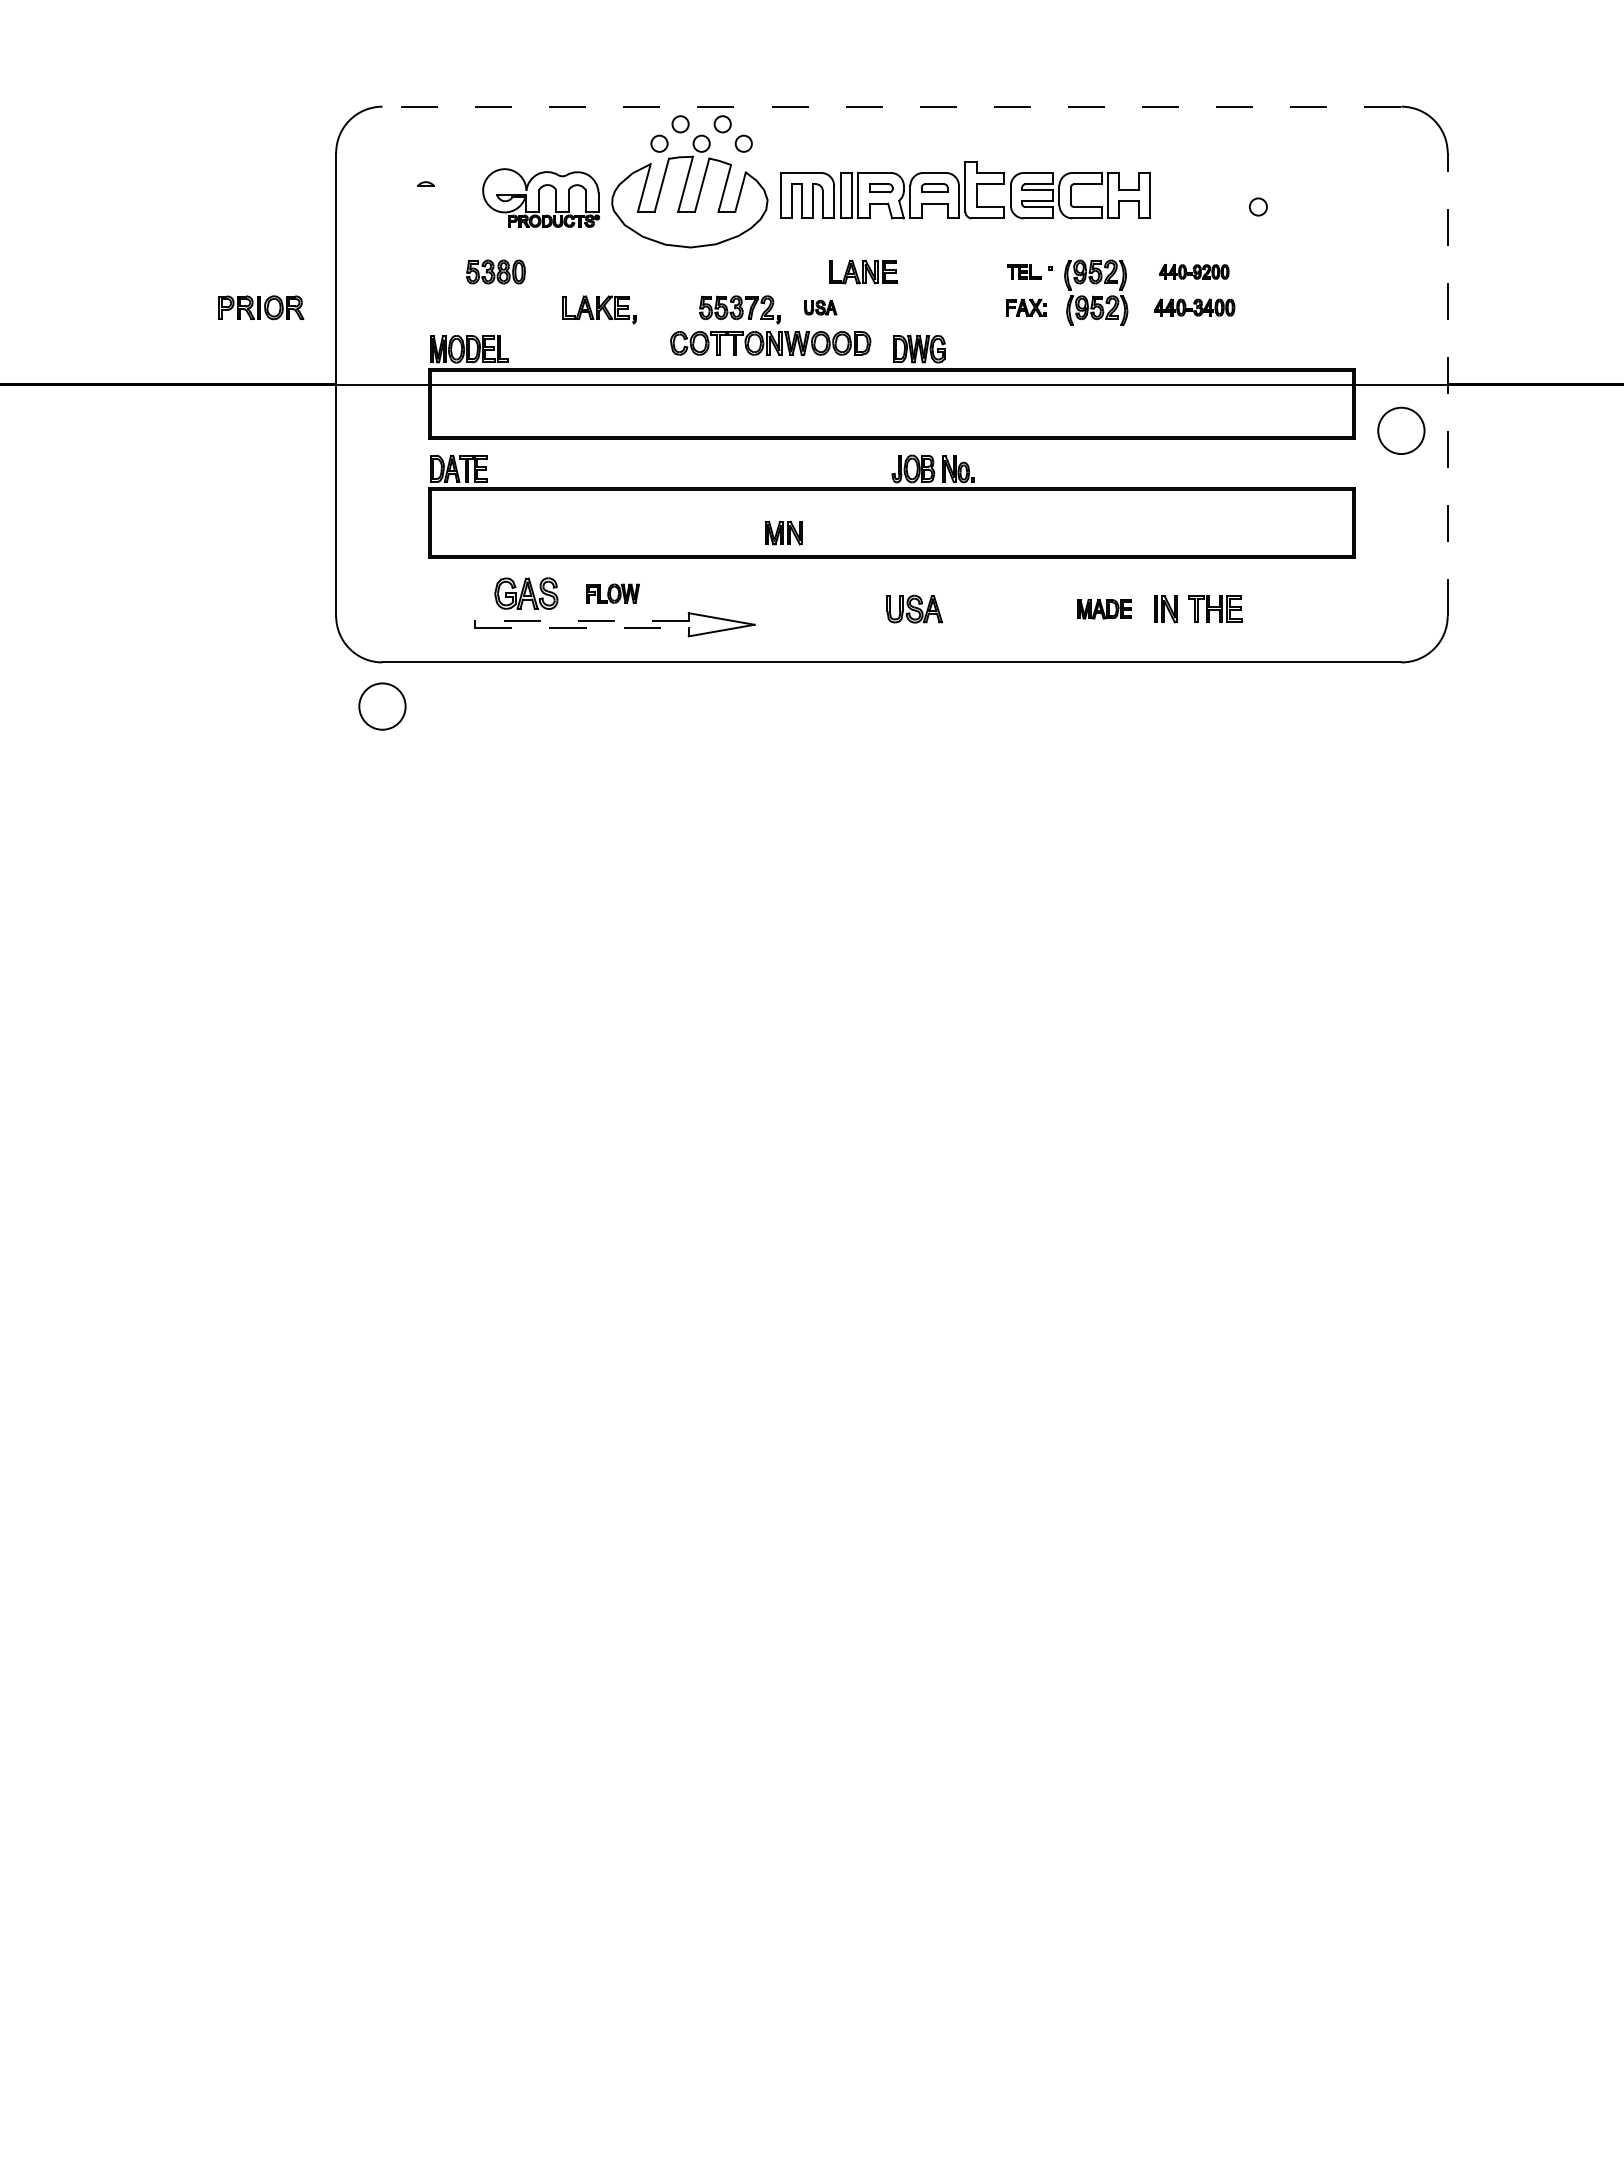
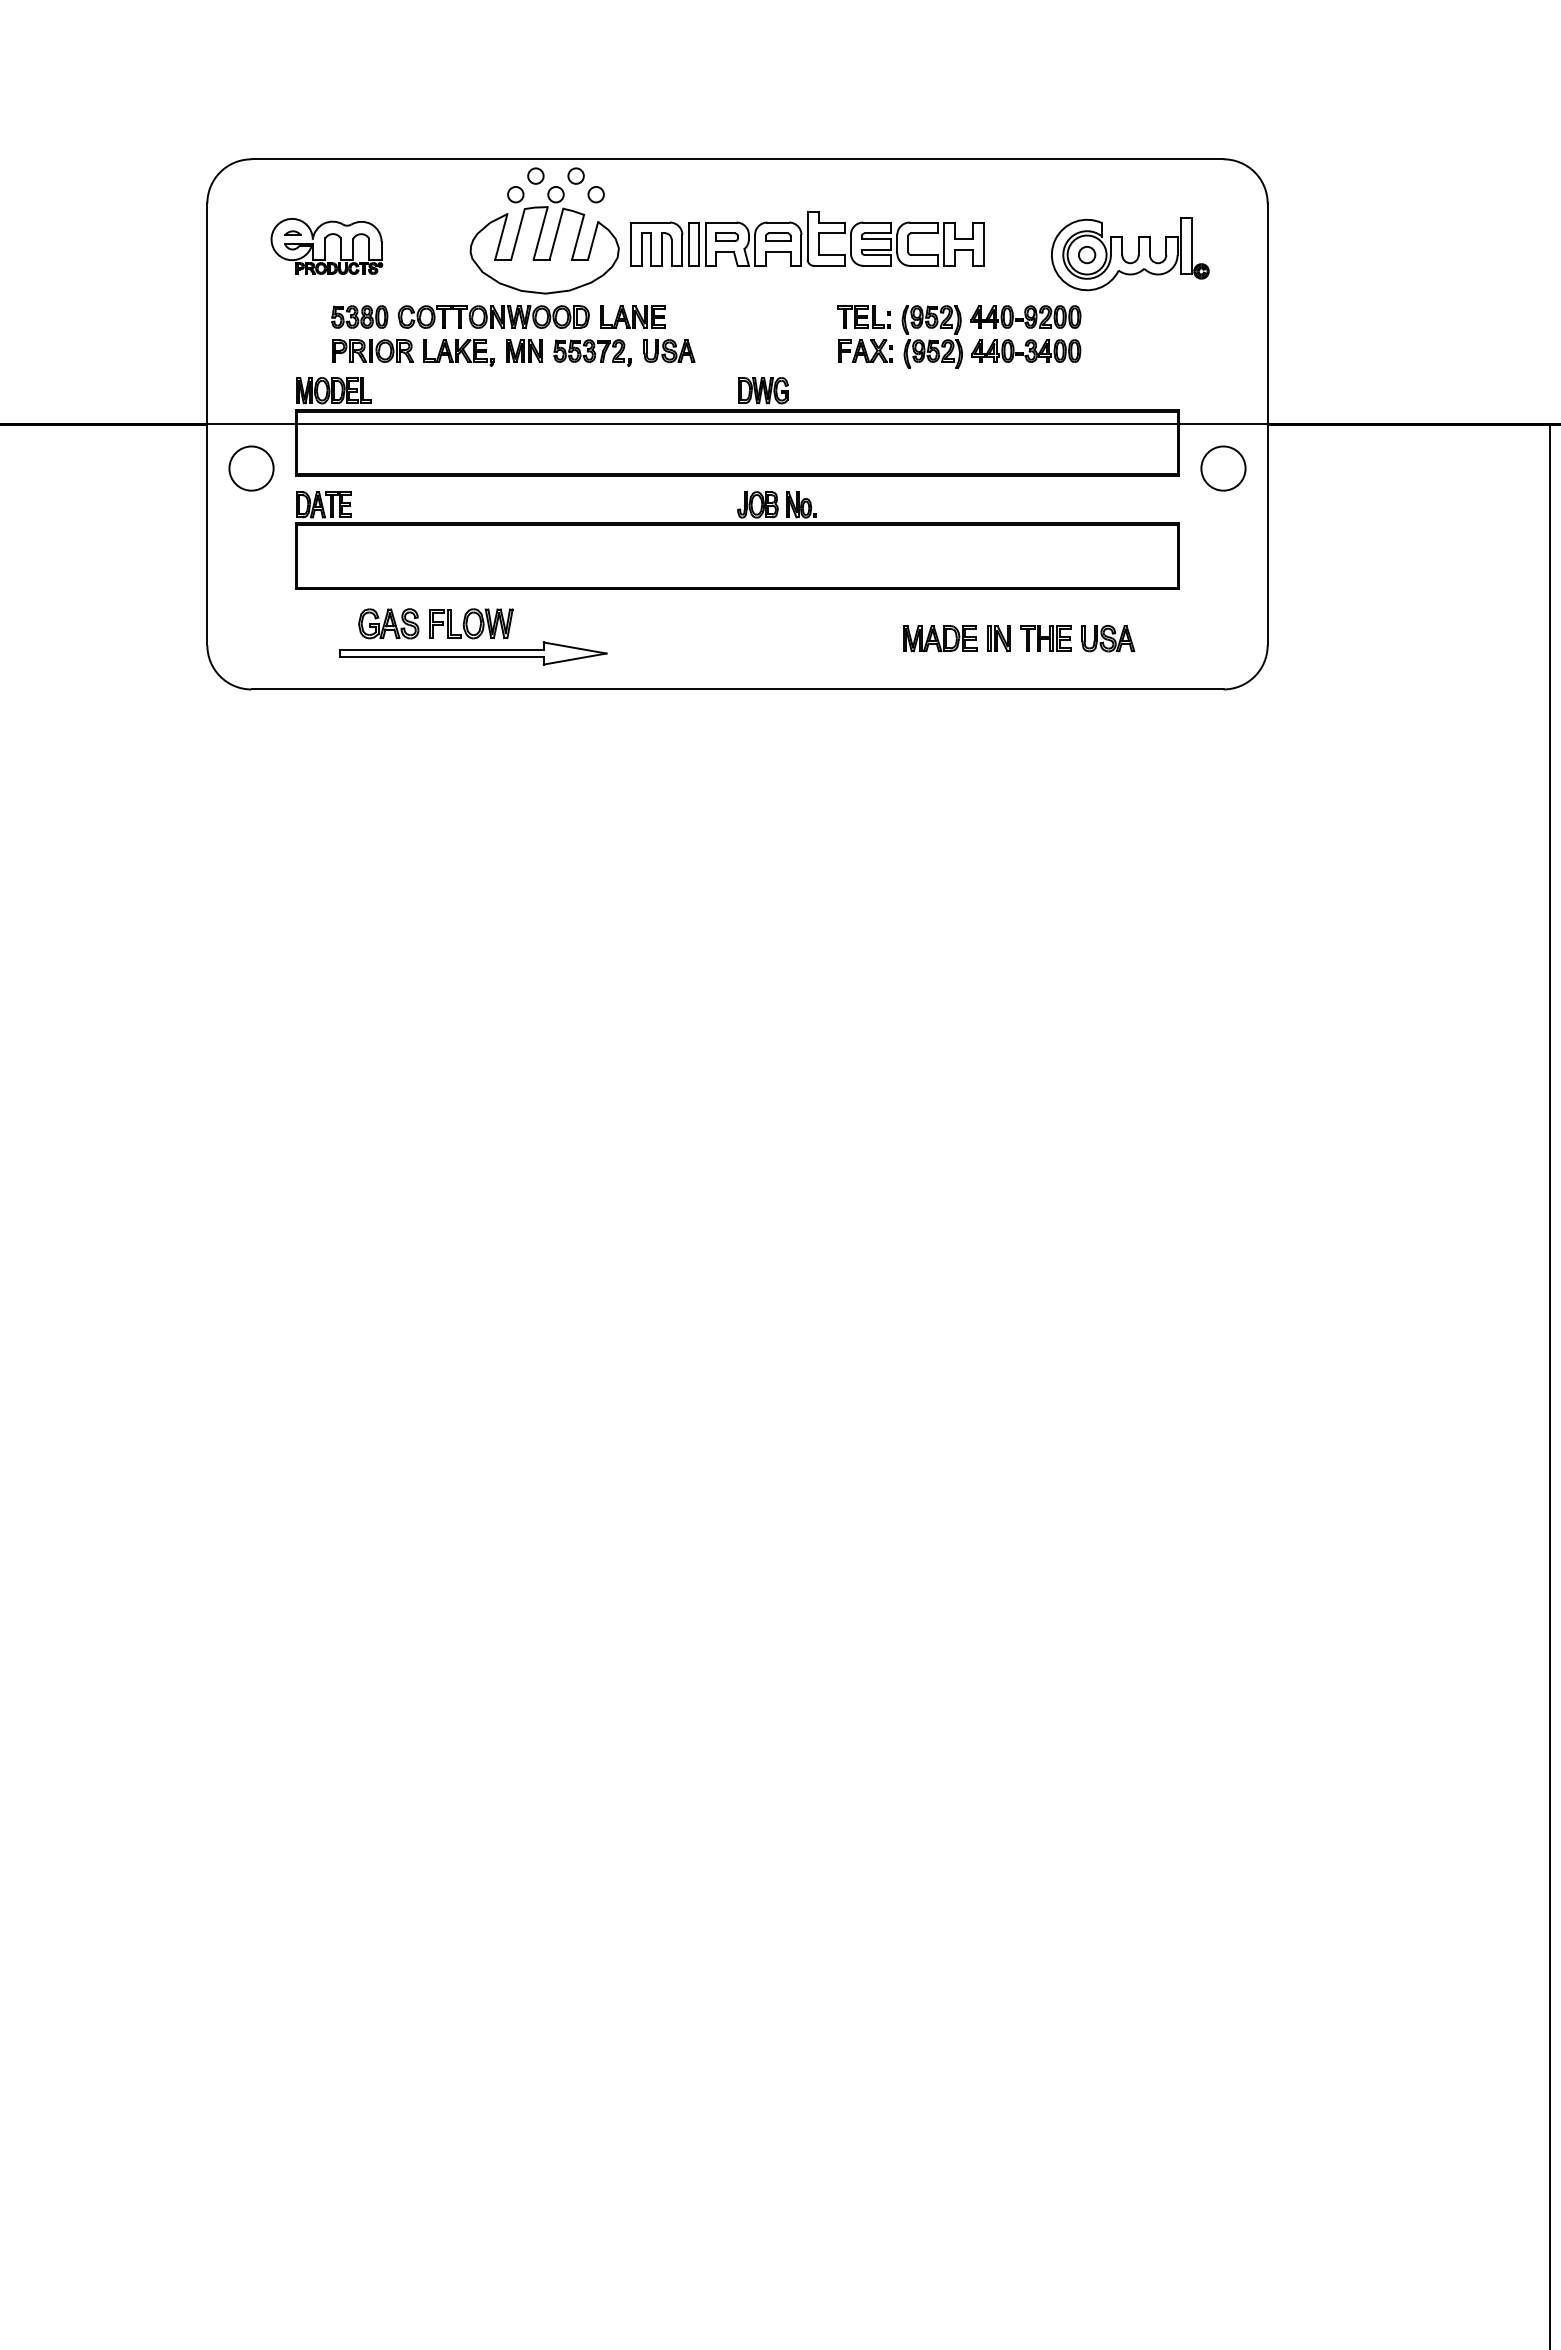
line: (891, 106) -> (737, 159), dashed -> solid
part: (540, 198) -> (326, 246), moved
part: (1296, 207) -> (1123, 255), added
part: (862, 271) -> (632, 316), moved
part: (1024, 271) -> (863, 316), size x1.67
part: (1193, 271) -> (1025, 316), size x1.67
part: (260, 307) -> (372, 350), moved
part: (820, 307) -> (669, 350), size x1.67
part: (1026, 307) -> (865, 350), size x1.43
part: (1194, 307) -> (1026, 350), size x1.43
part: (770, 342) -> (493, 316), moved
line: (1447, 384) -> (1267, 424), dashed -> solid
part: (783, 532) -> (524, 350), moved
part: (613, 593) -> (471, 623), size x1.67
part: (914, 609) -> (1108, 638), moved
part: (1104, 609) -> (940, 638), size x1.43
line: (581, 621) -> (441, 650), dashed -> solid
line: (581, 628) -> (441, 657), dashed -> solid
circle: (382, 706) -> (251, 468), moved

